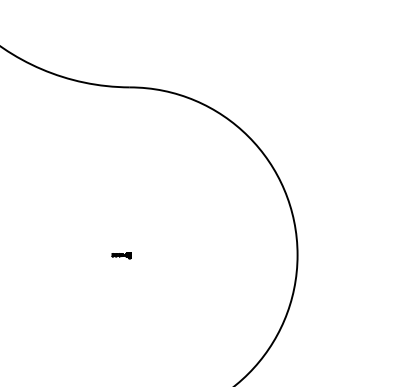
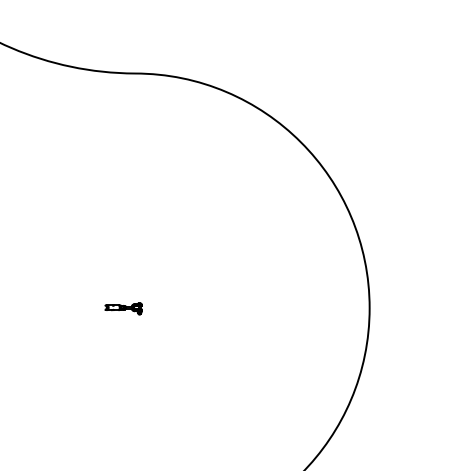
part: (121, 255) -> (123, 308), size x1.4

